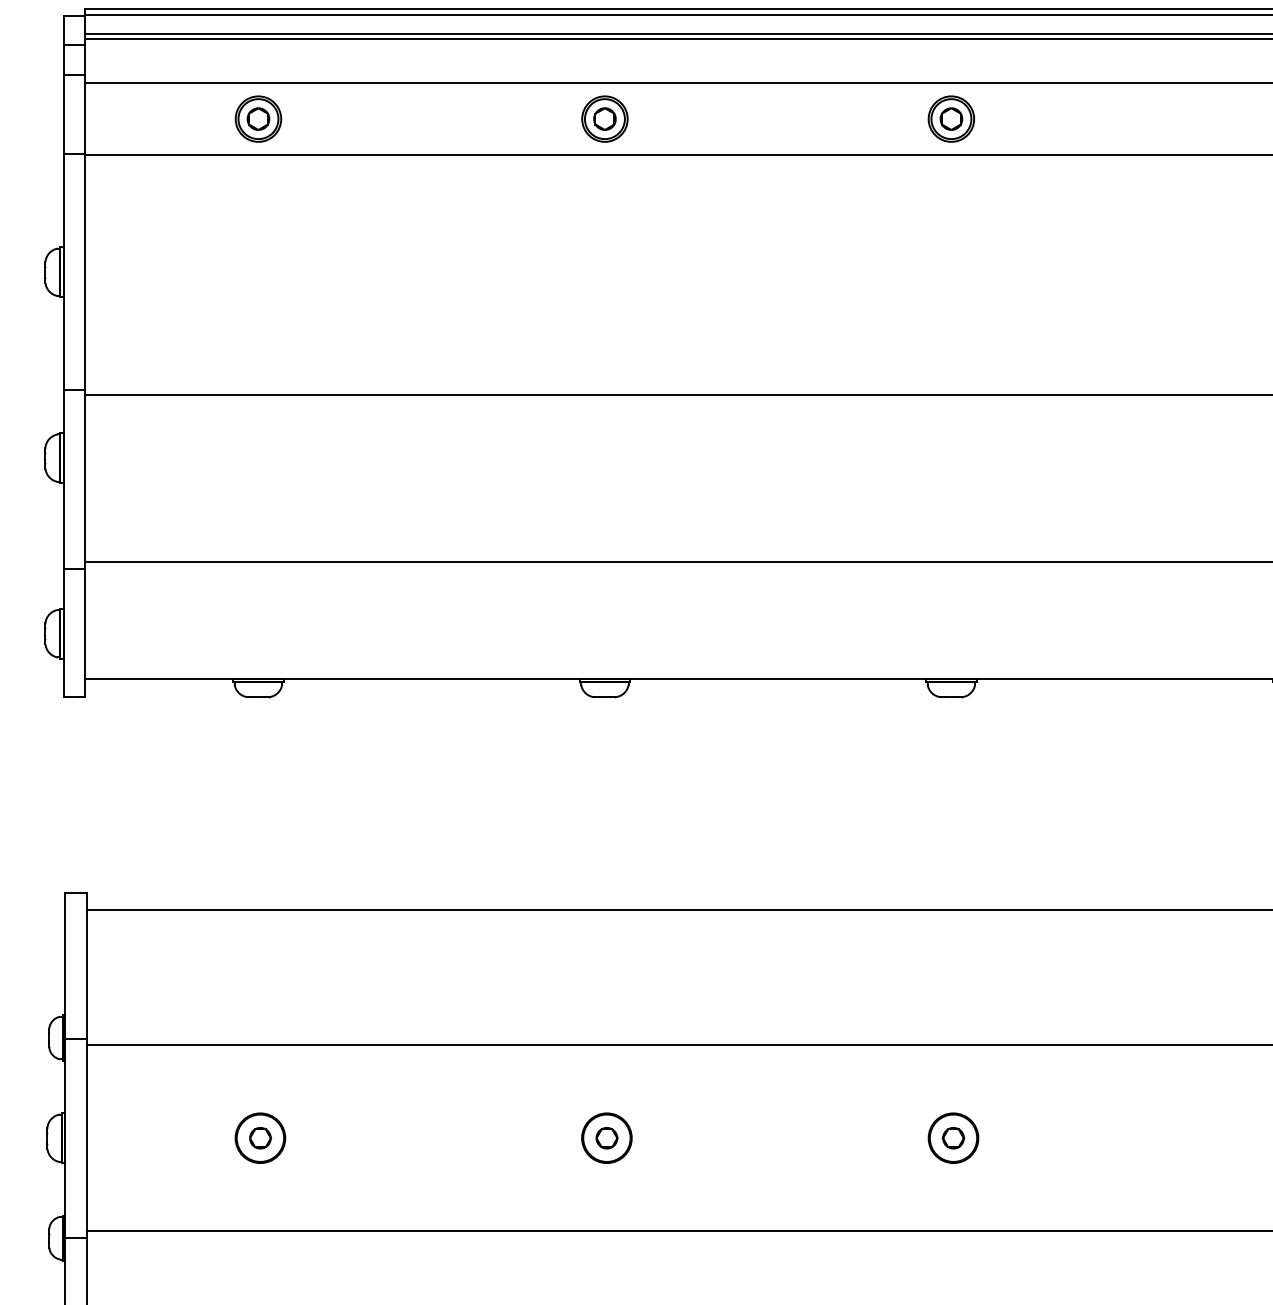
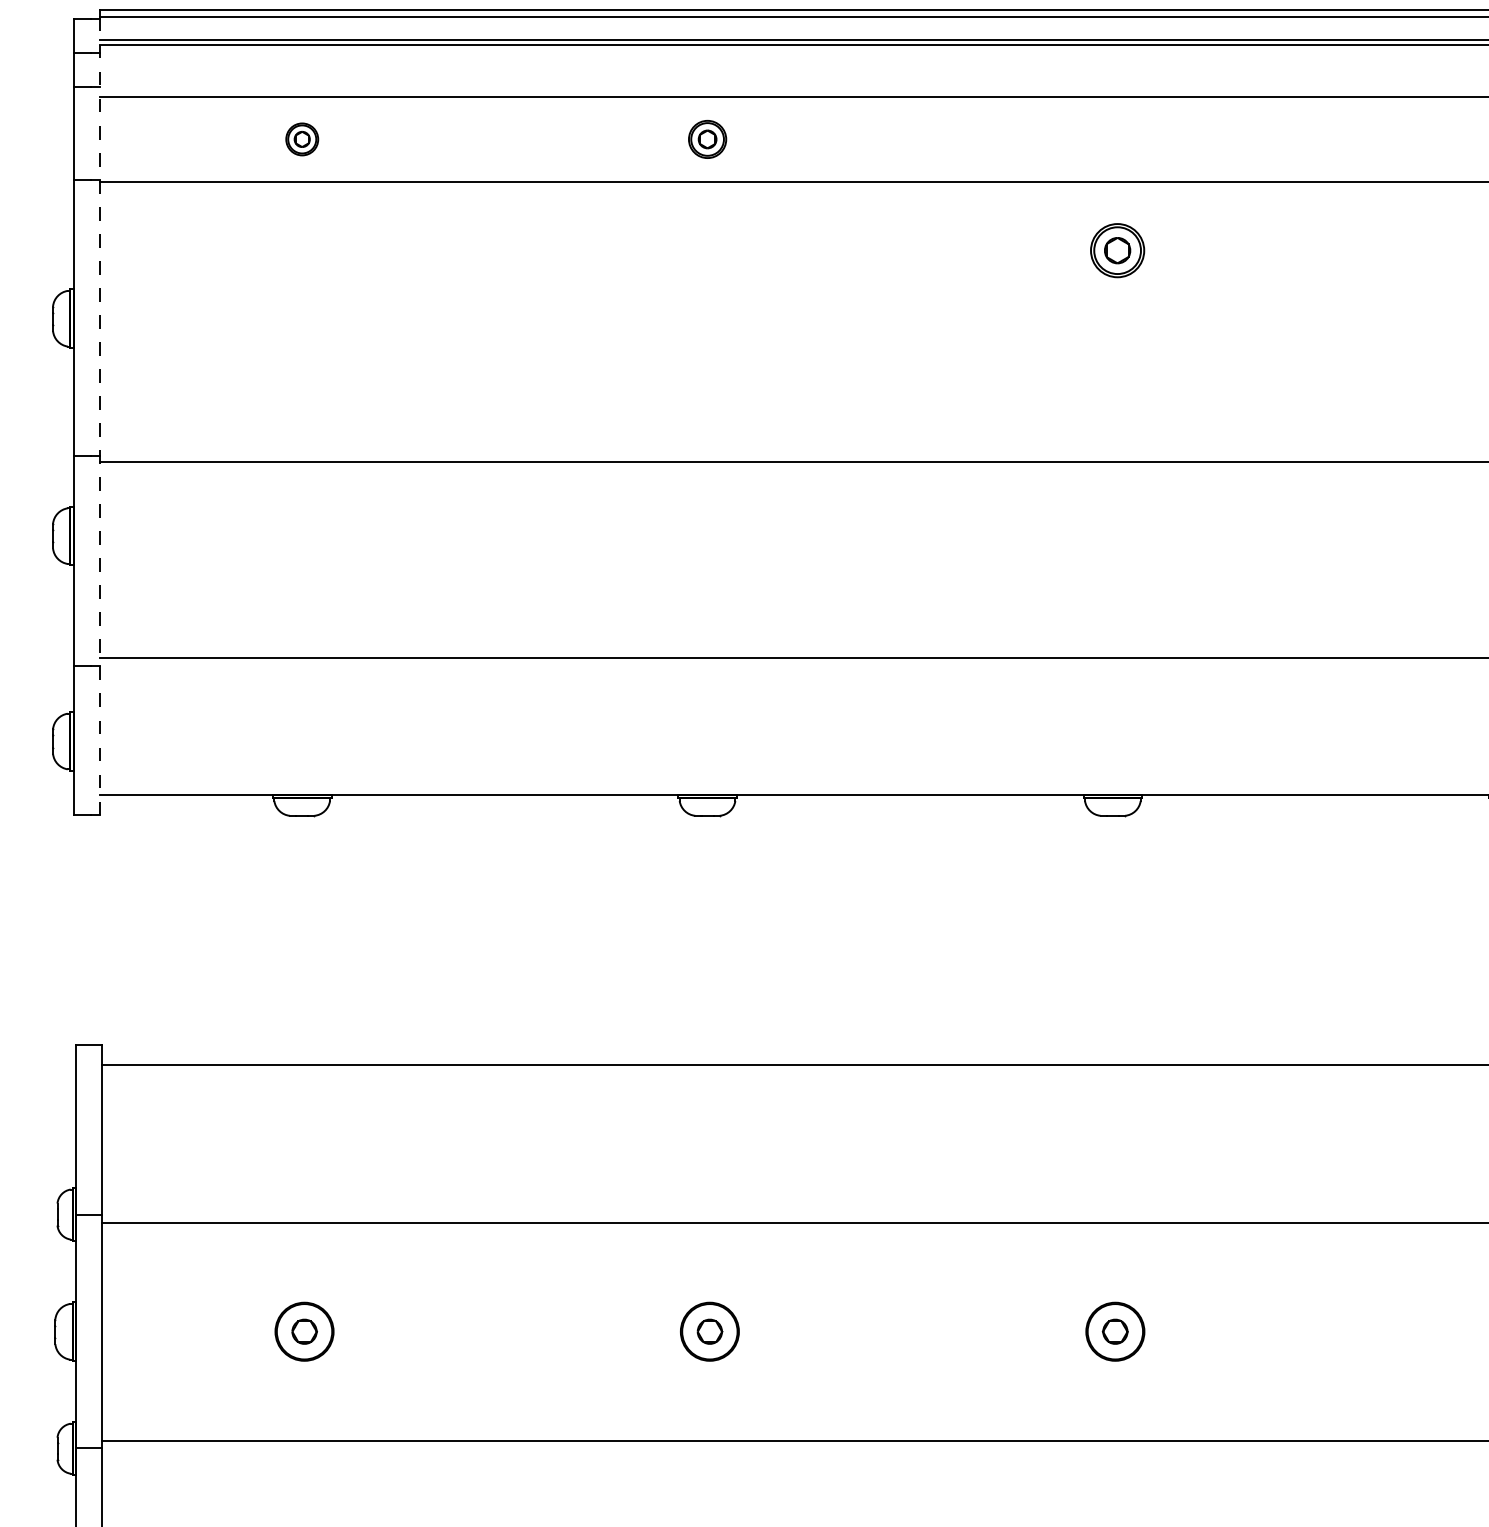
part: (258, 118) -> (302, 138), size x0.6
part: (604, 118) -> (707, 138), size x0.7
part: (951, 118) -> (1117, 249), moved
line: (85, 355) -> (99, 416), solid -> dashed

